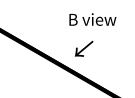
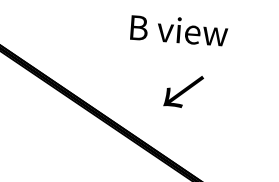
text: (83, 48) -> (182, 90), moved

